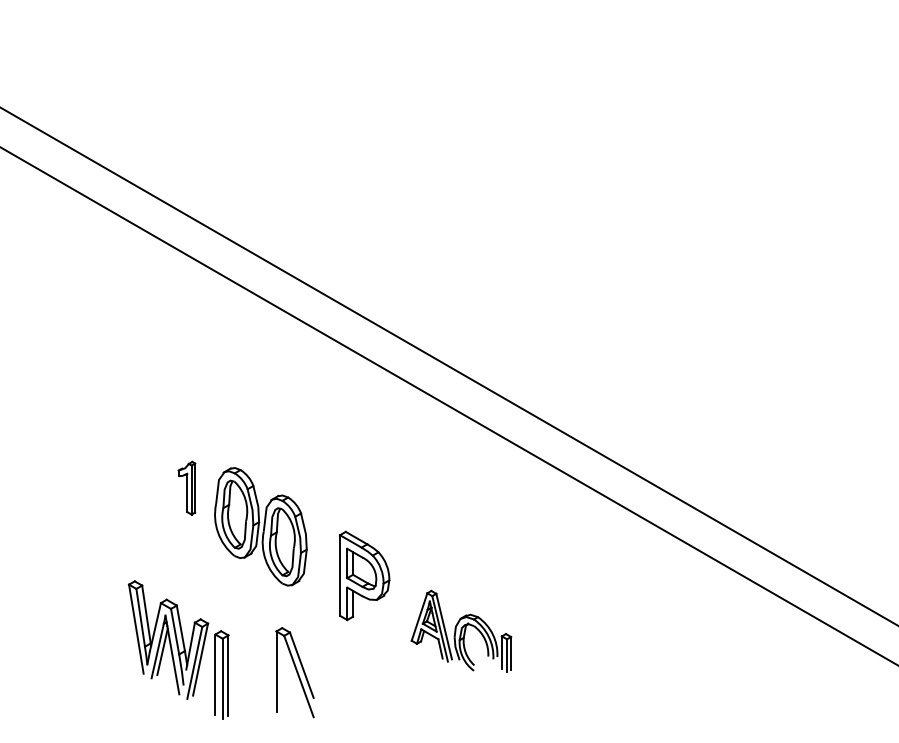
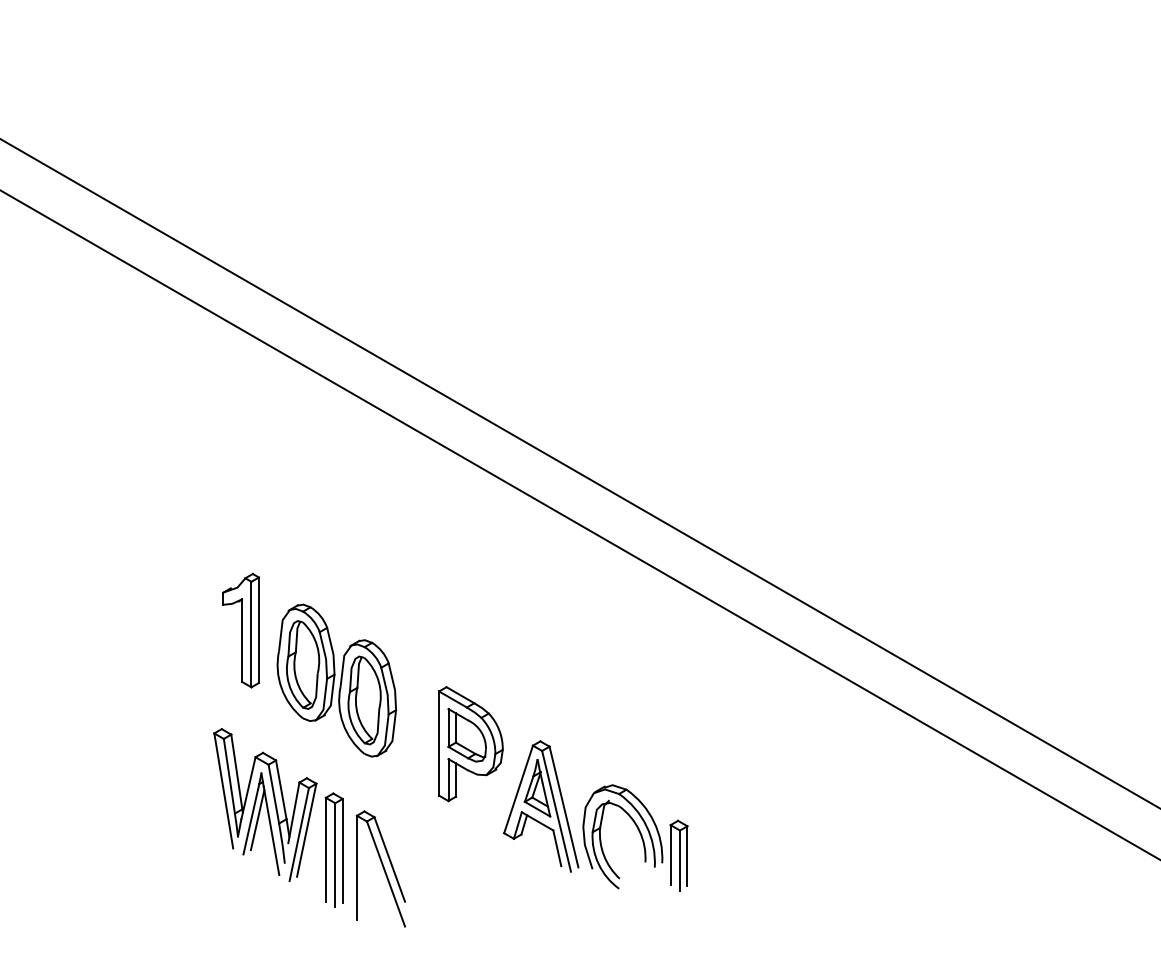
part: (186, 488) -> (240, 631), size x1.67
part: (461, 630) -> (596, 814), size x1.43
part: (178, 649) -> (278, 817), moved

